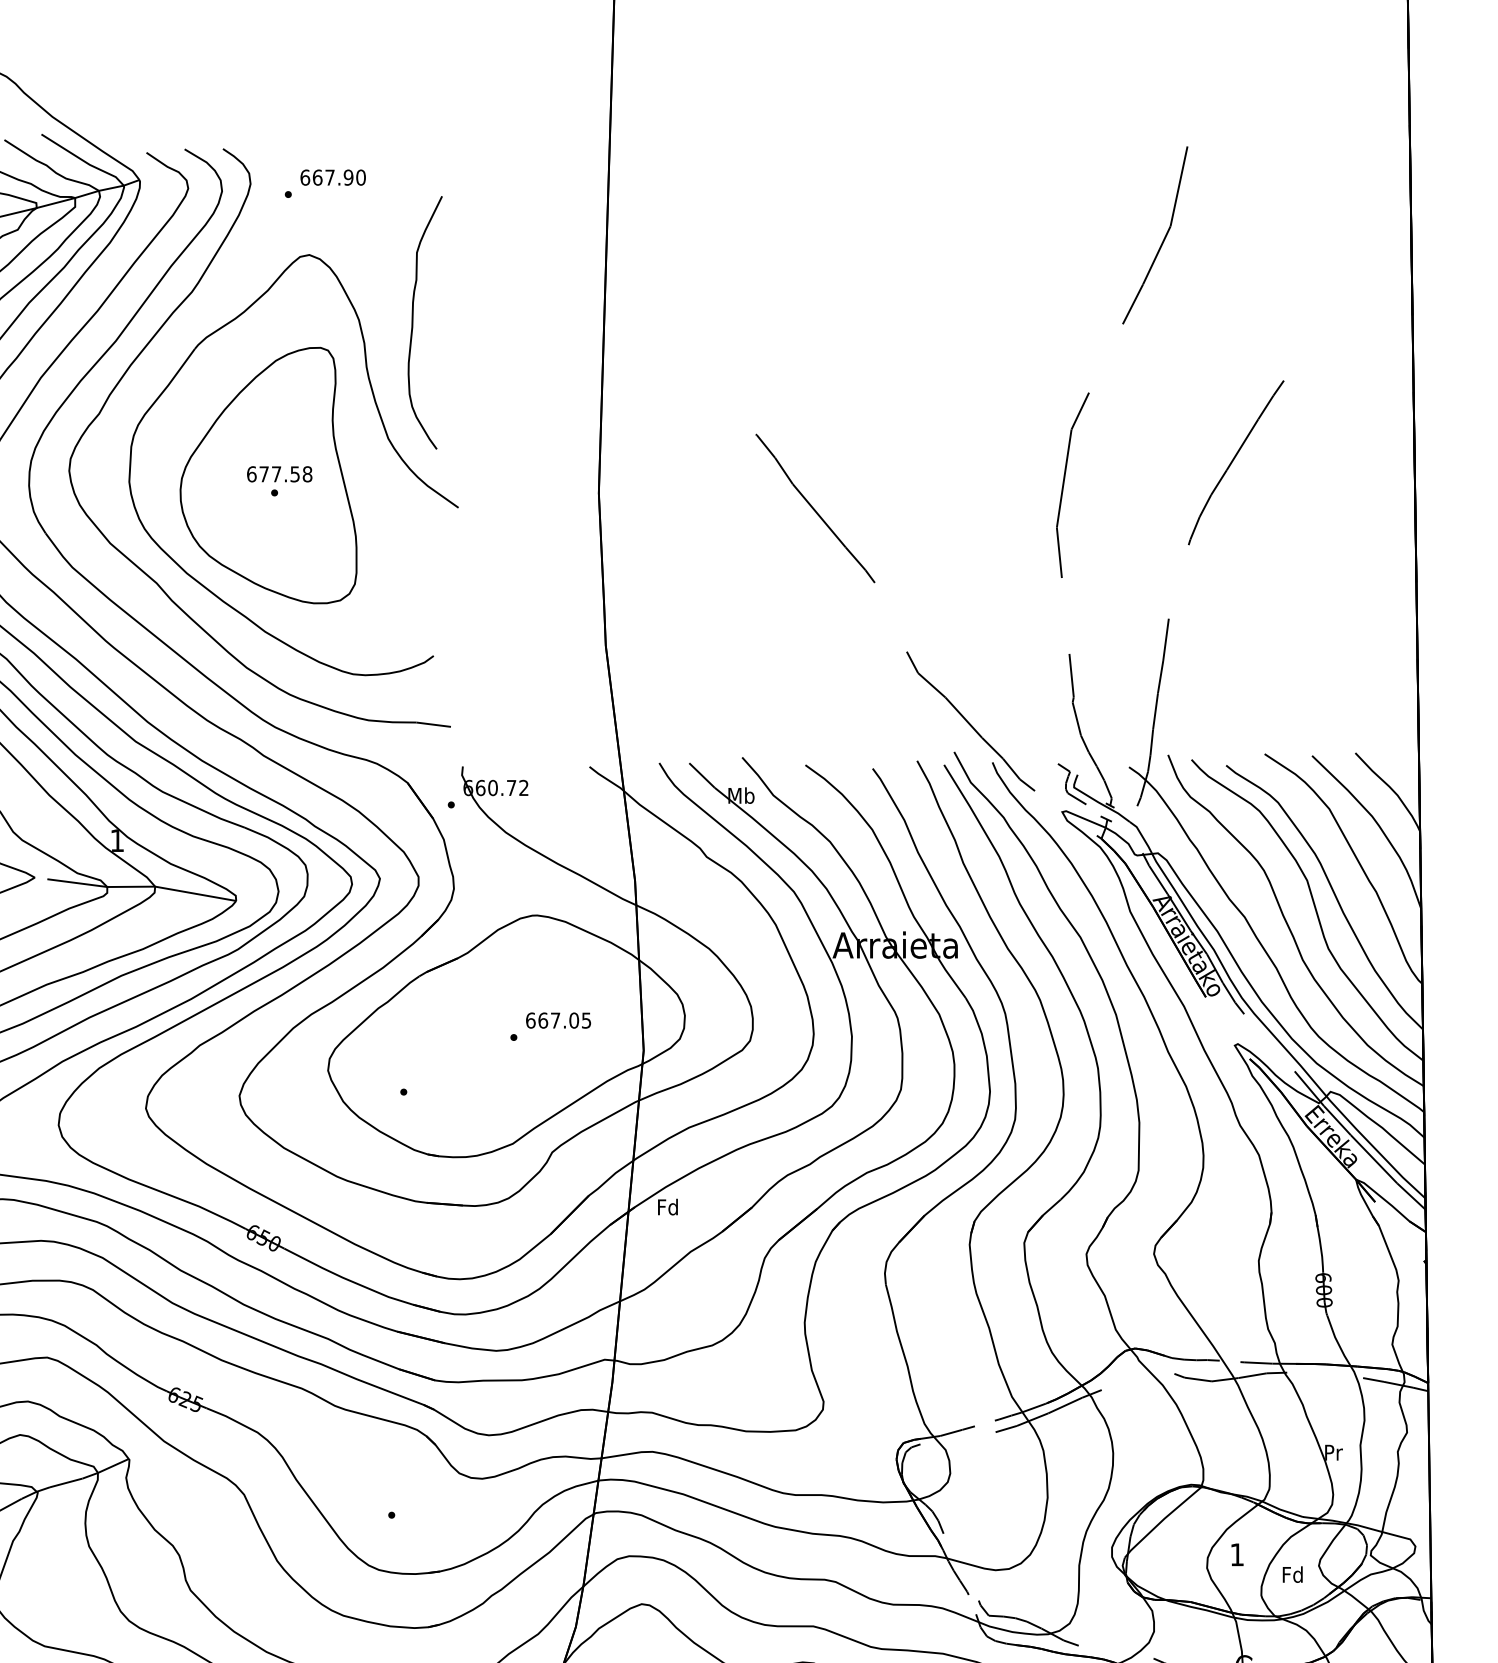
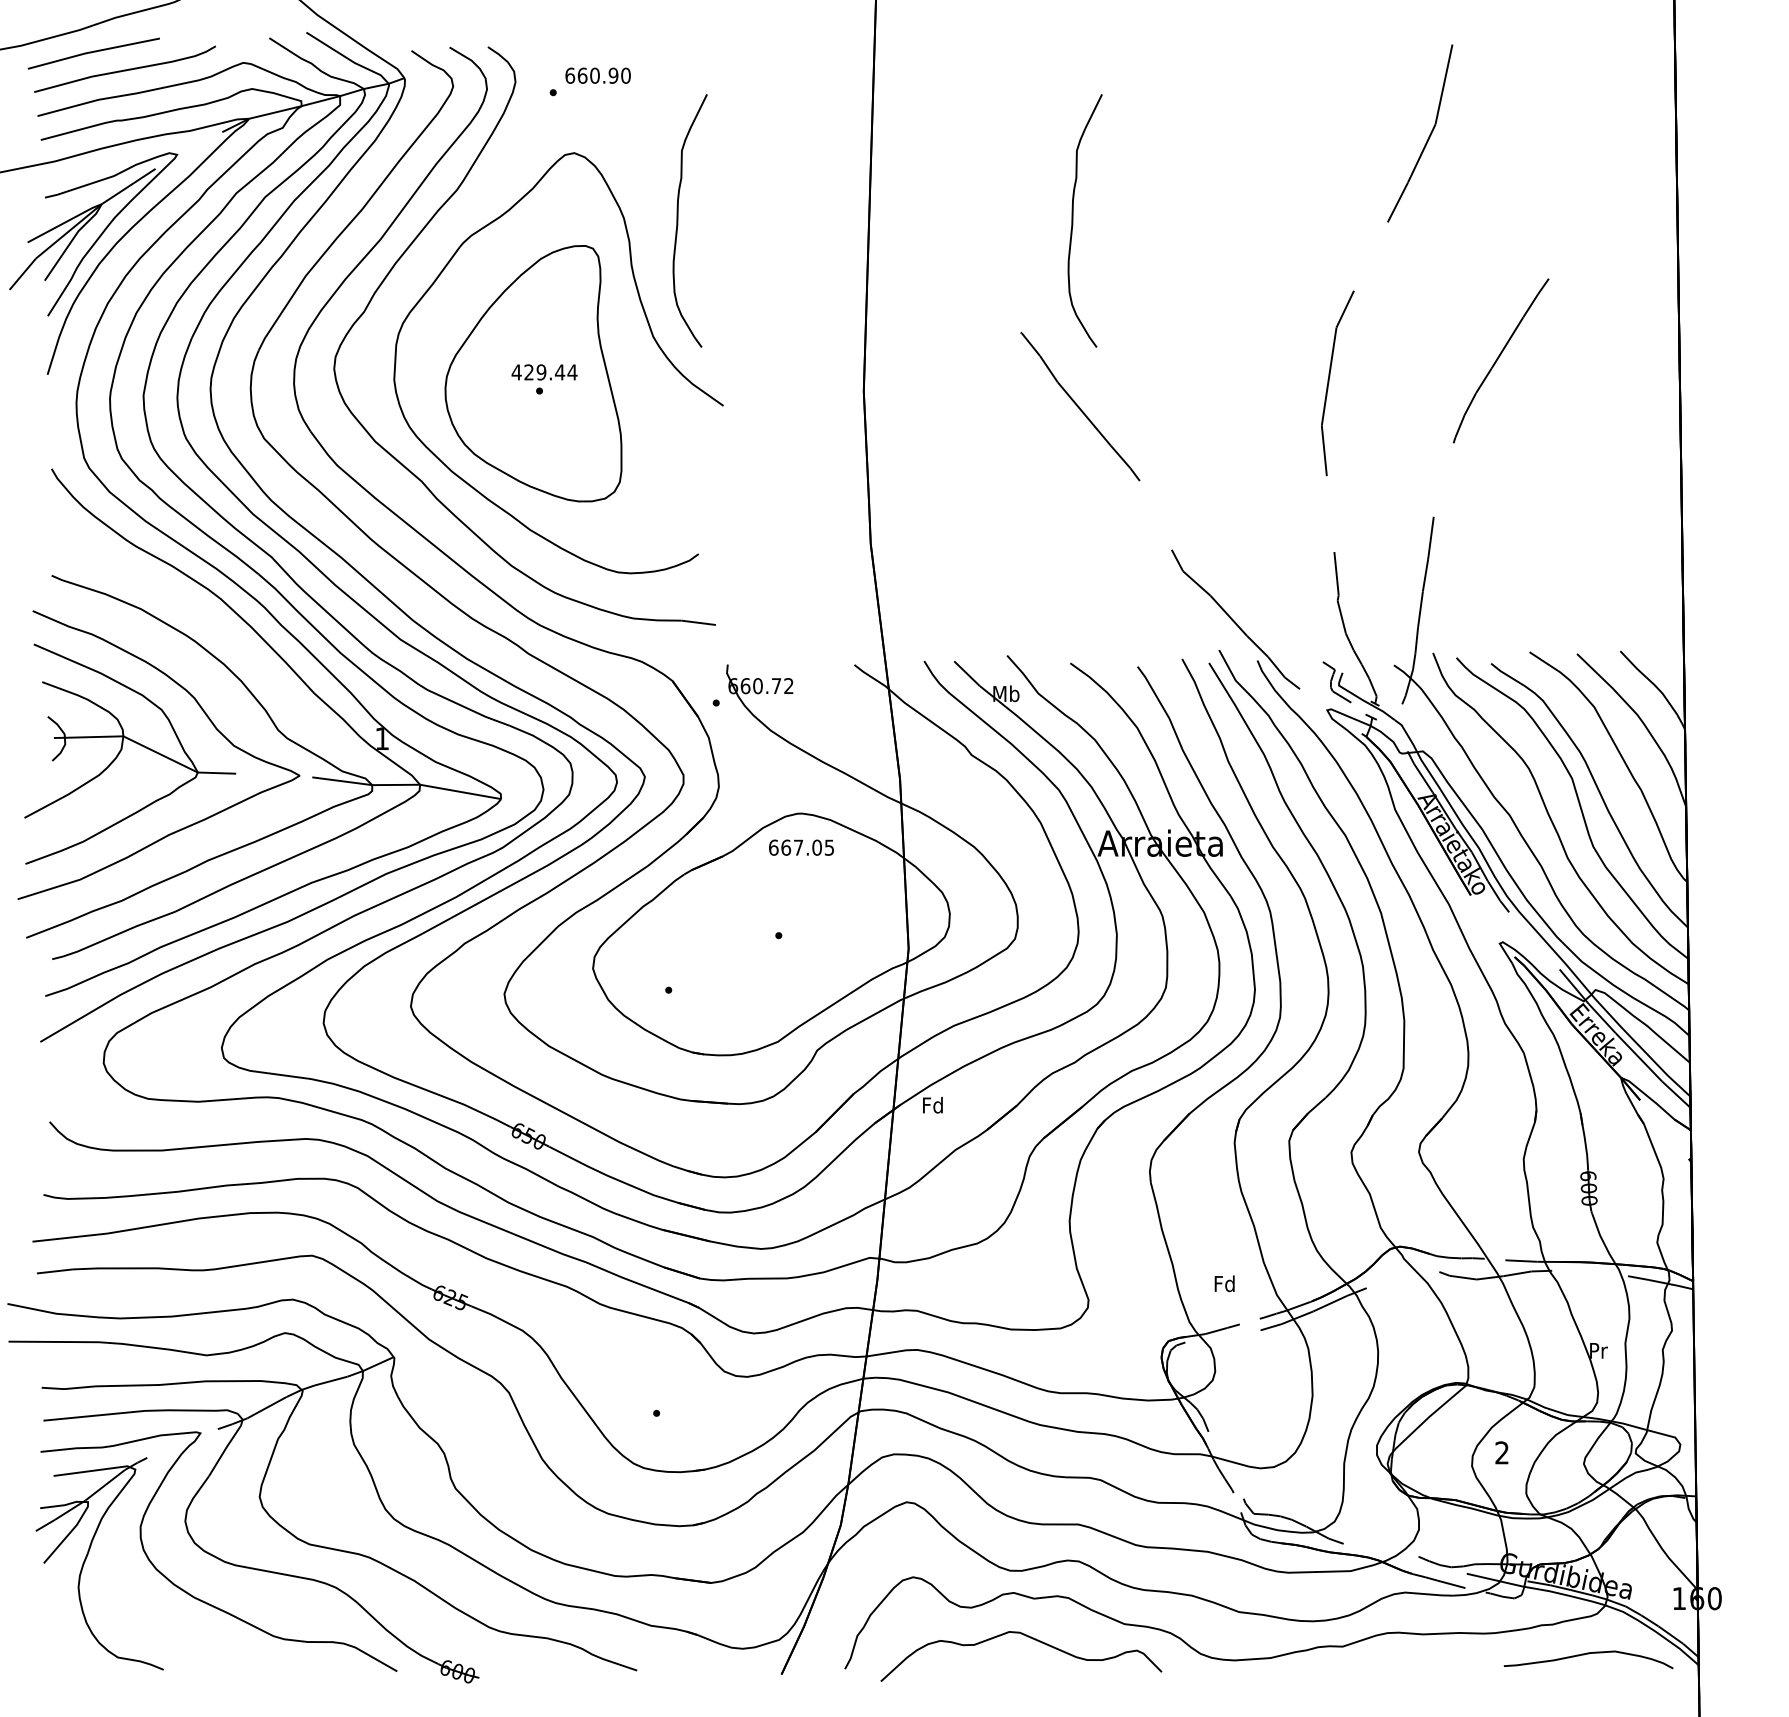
text: (329, 177) -> (594, 75), 667.90 -> 660.90
curve: (808, 322) -> (1073, 220), added
text: (279, 474) -> (544, 372), 677.58 -> 429.44
text: (558, 1020) -> (801, 847), moved
text: (1236, 1554) -> (1501, 1452), 1 -> 2
text: (1292, 1574) -> (1224, 1283), moved

